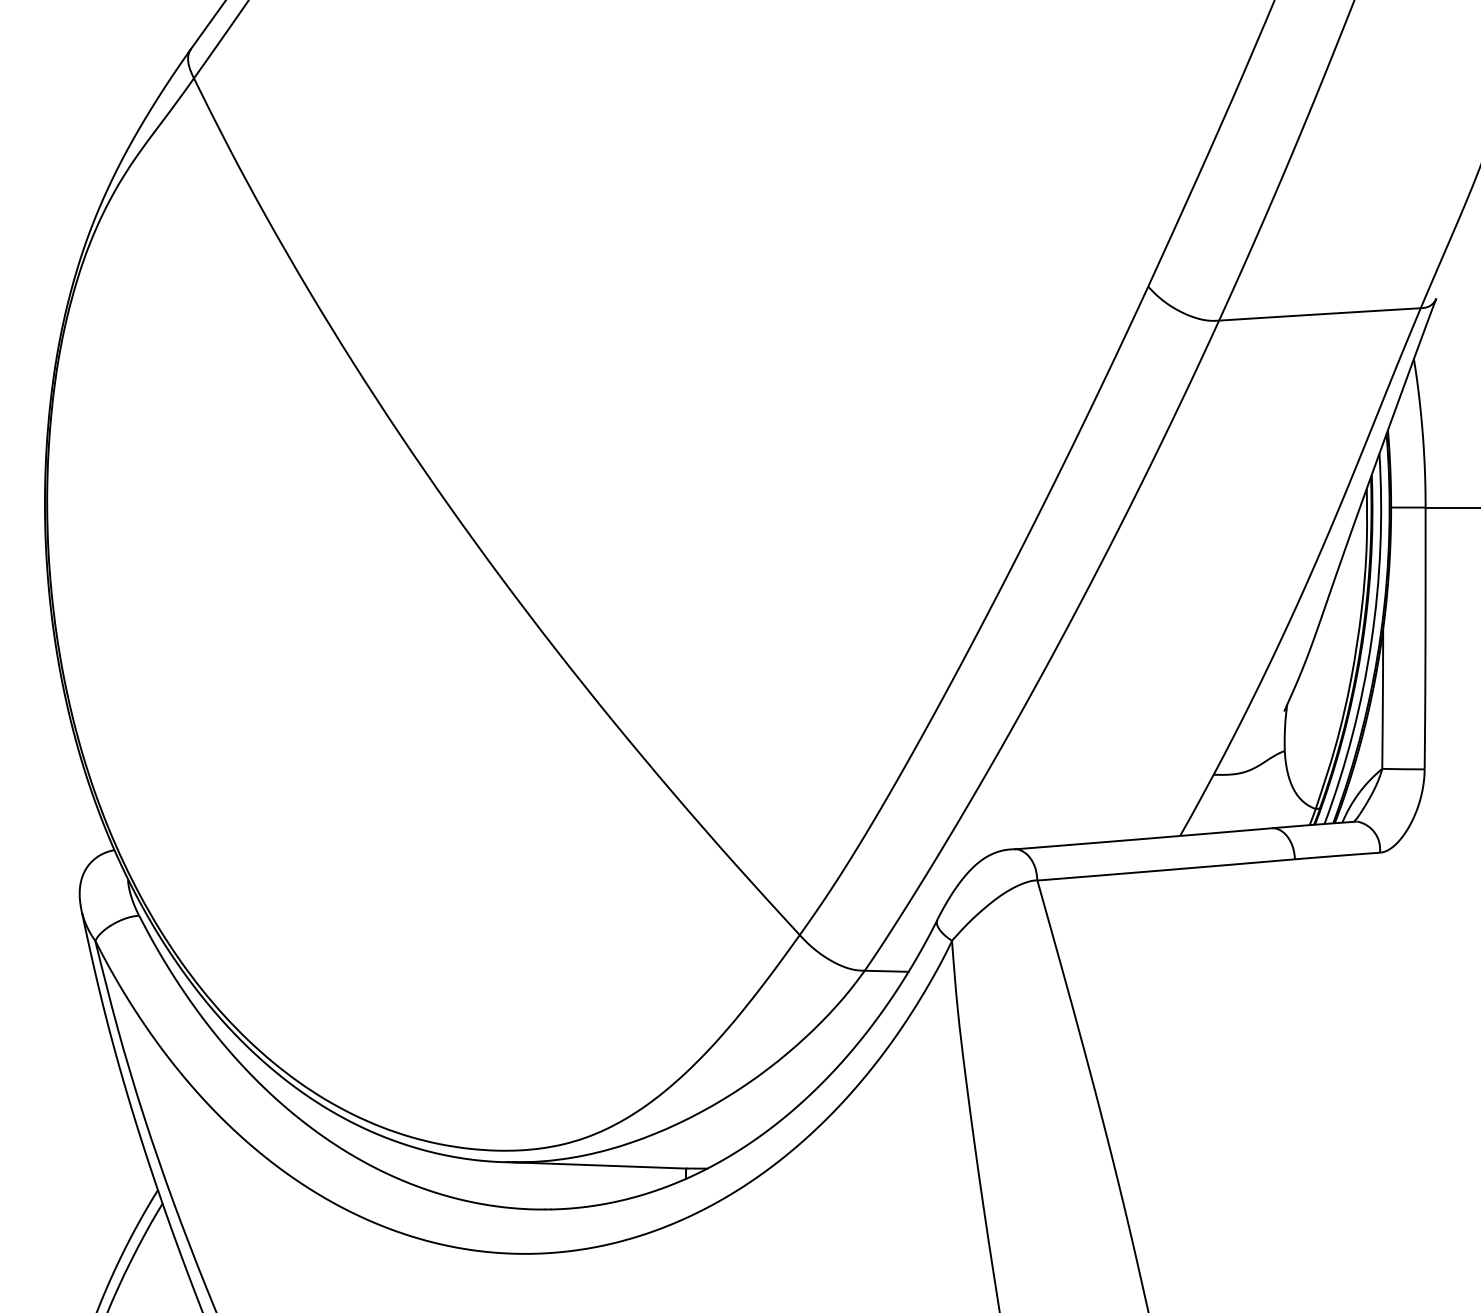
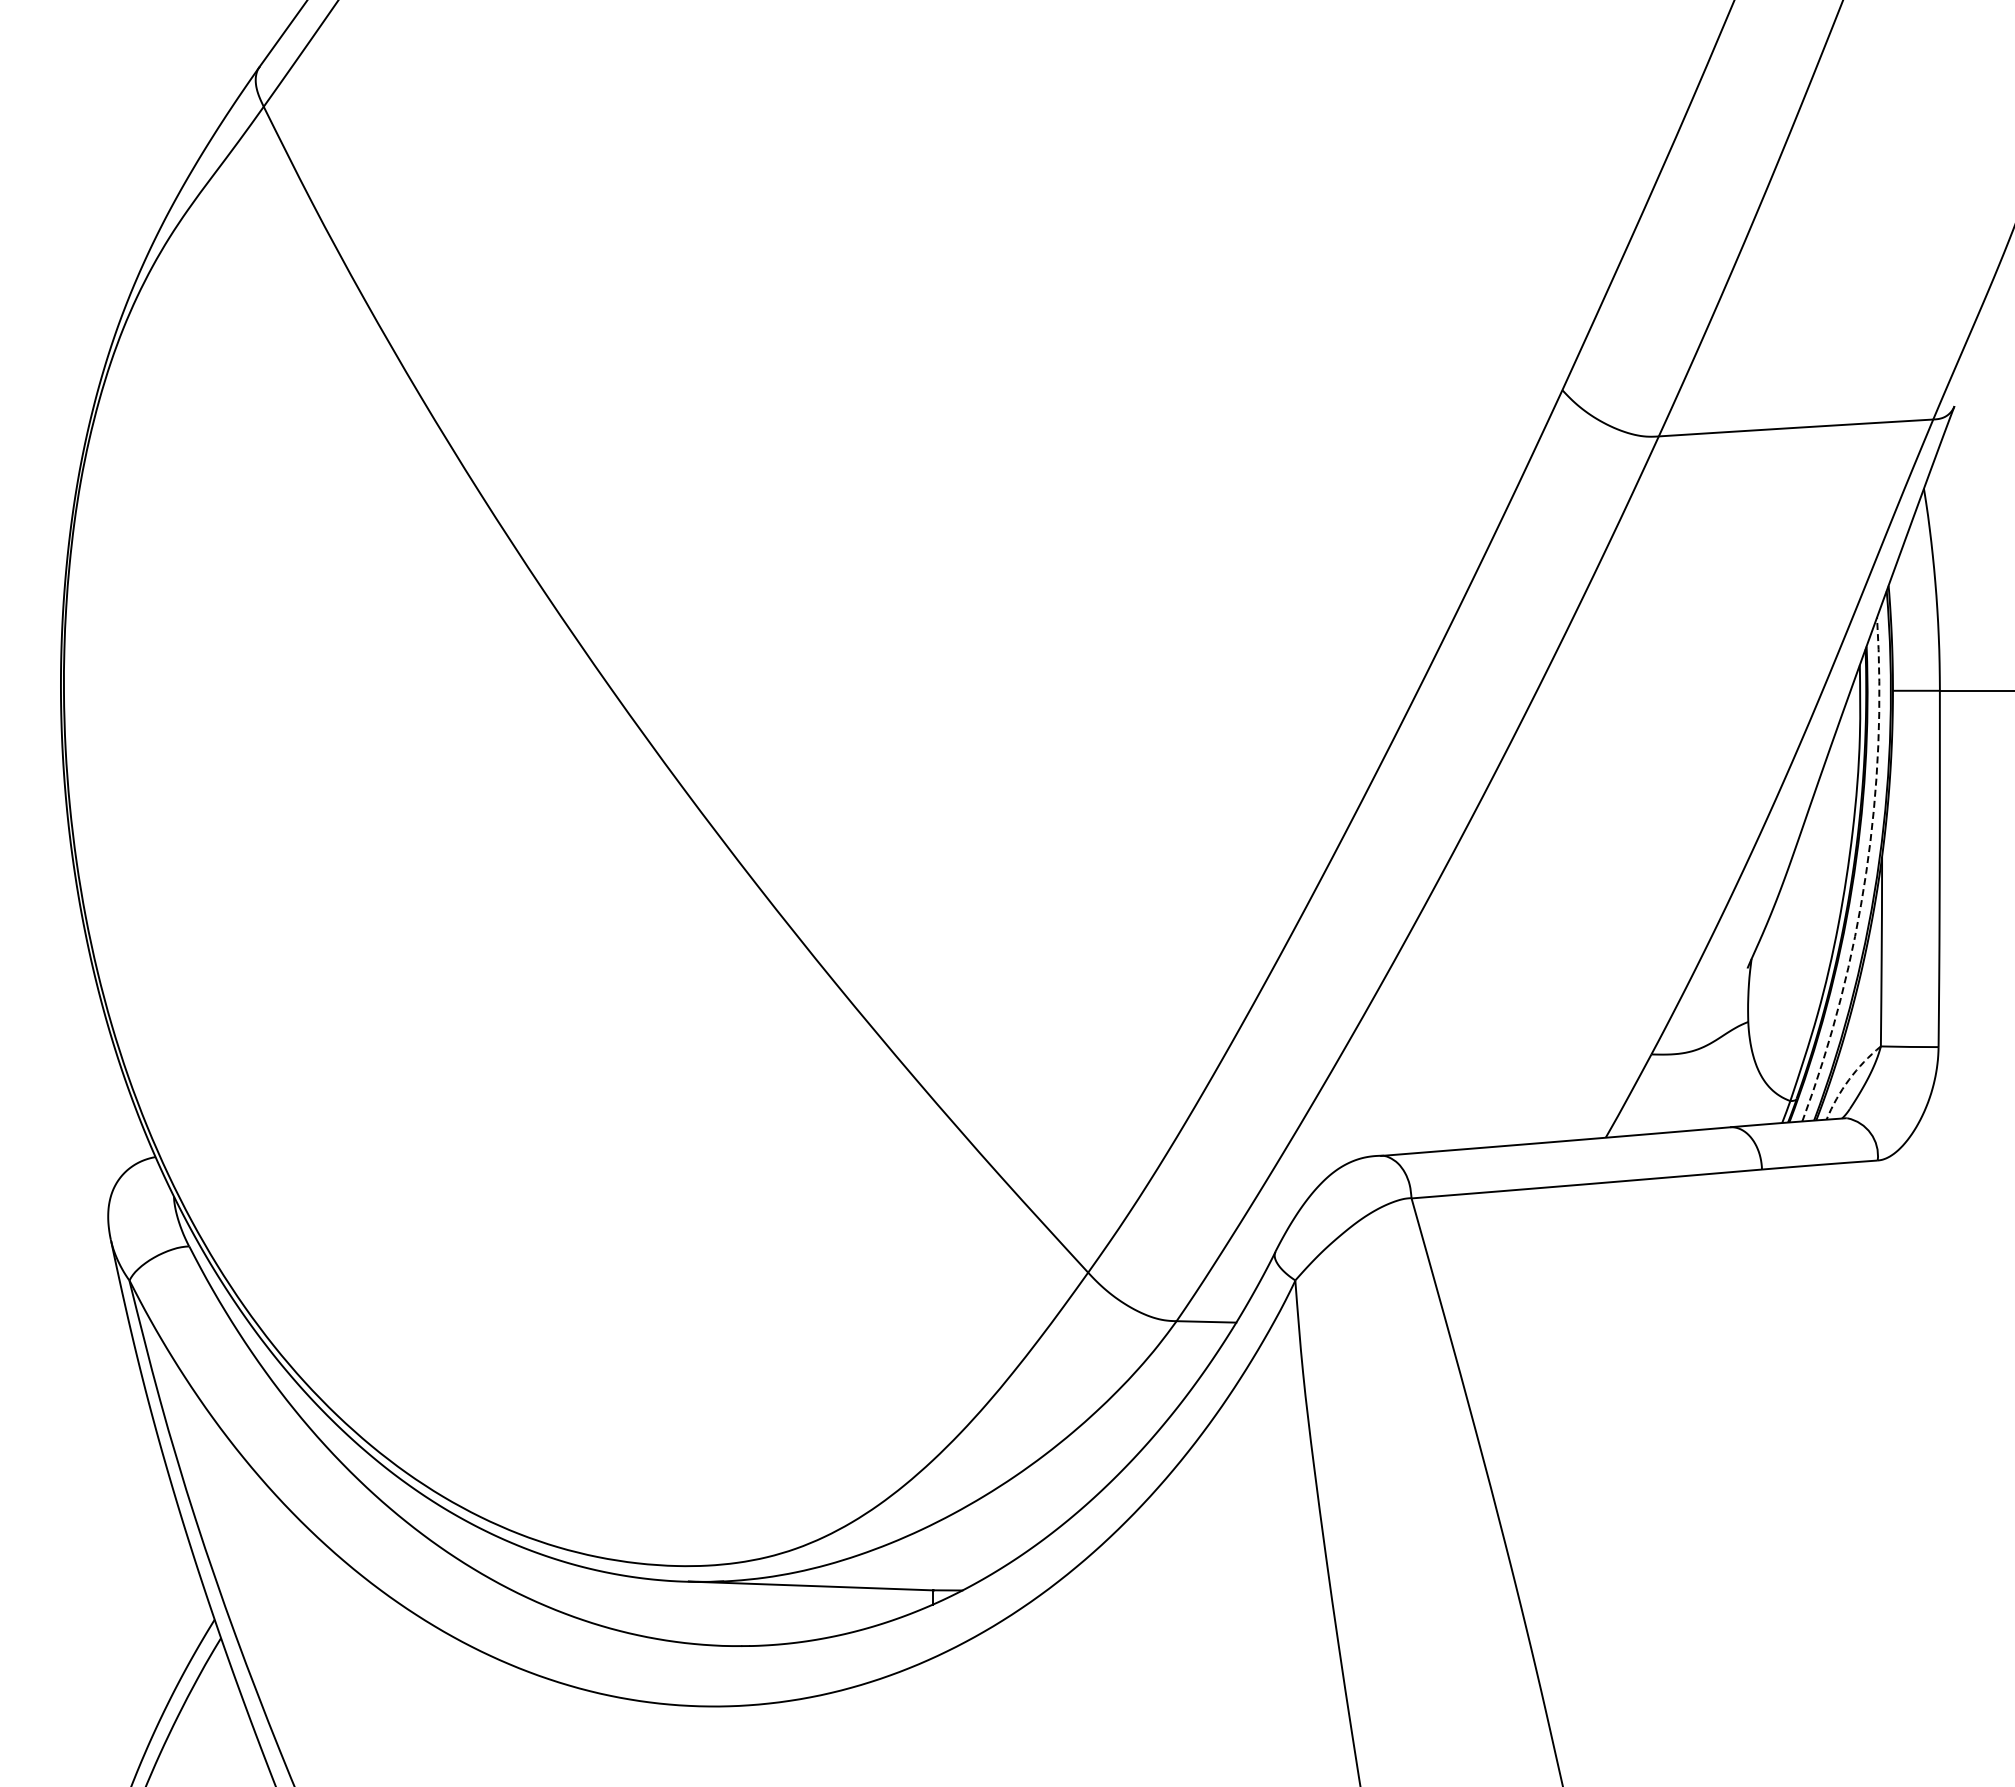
arc: (1371, 641) -> (1866, 873), solid -> dashed
arc: (1359, 793) -> (1849, 1079), solid -> dashed

